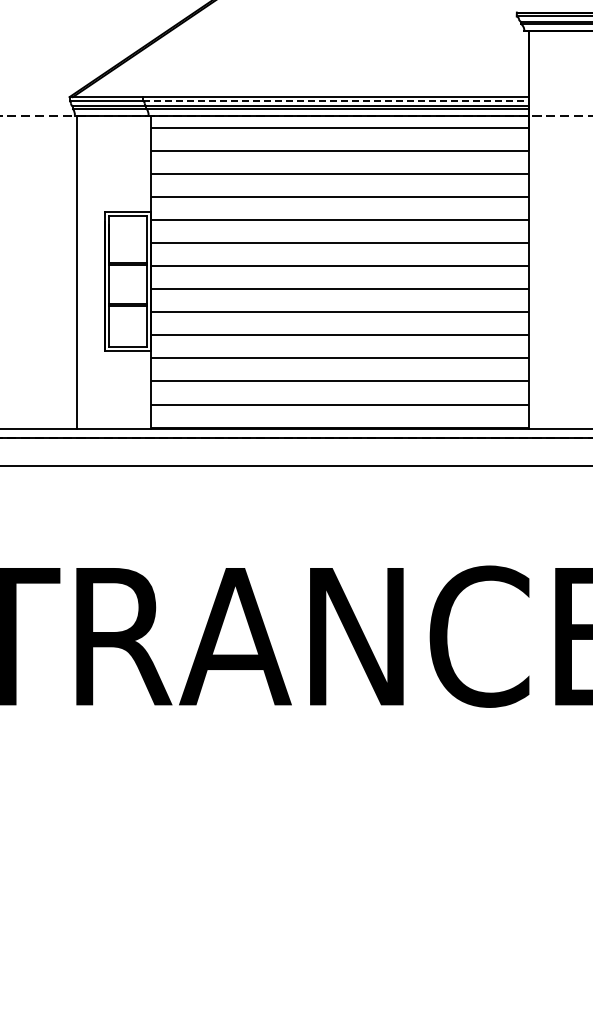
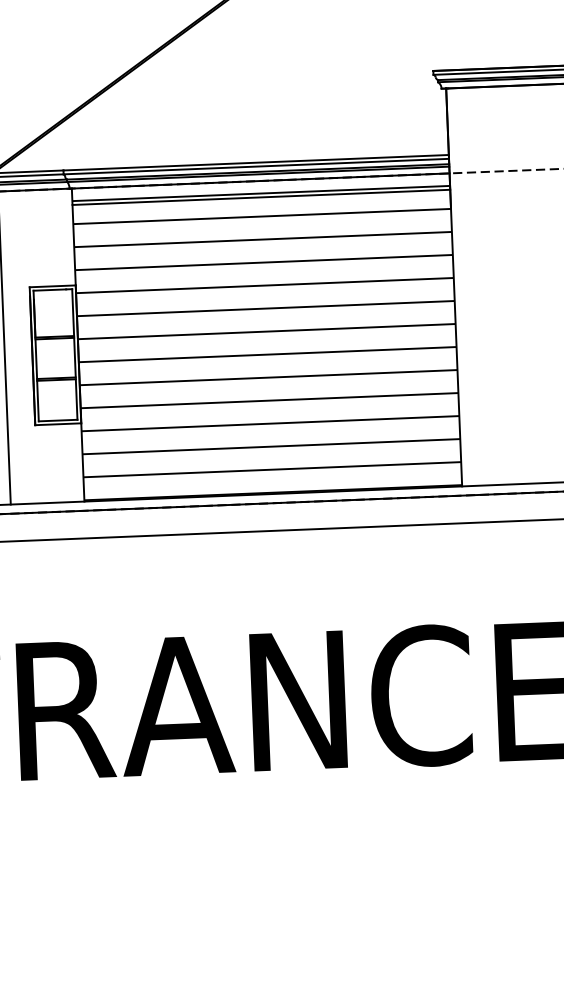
line: (336, 101) -> (256, 167), dashed -> solid
line: (339, 131) -> (260, 196), added

